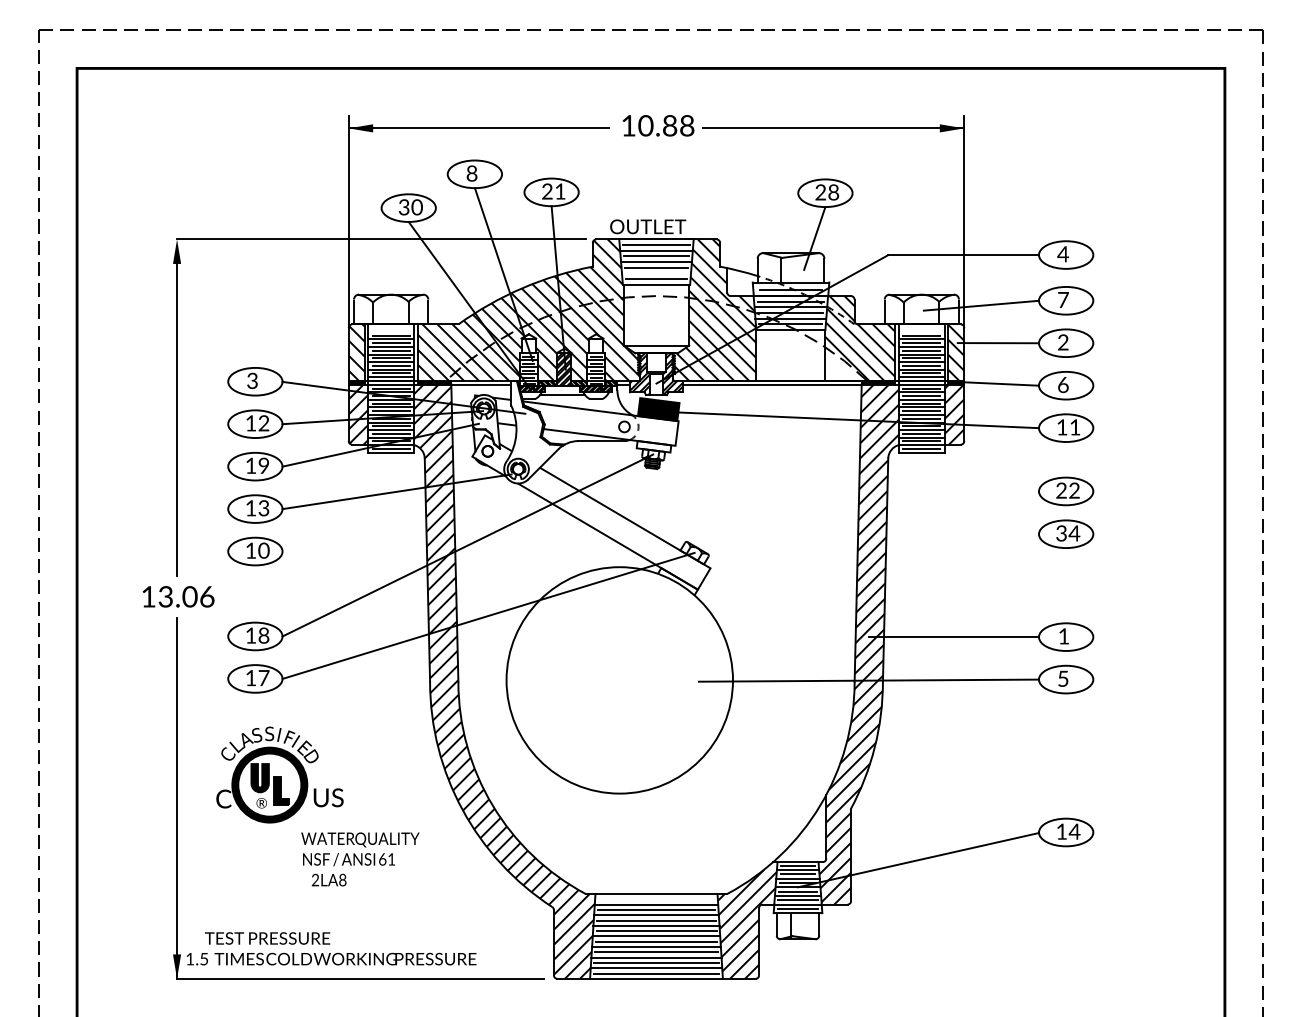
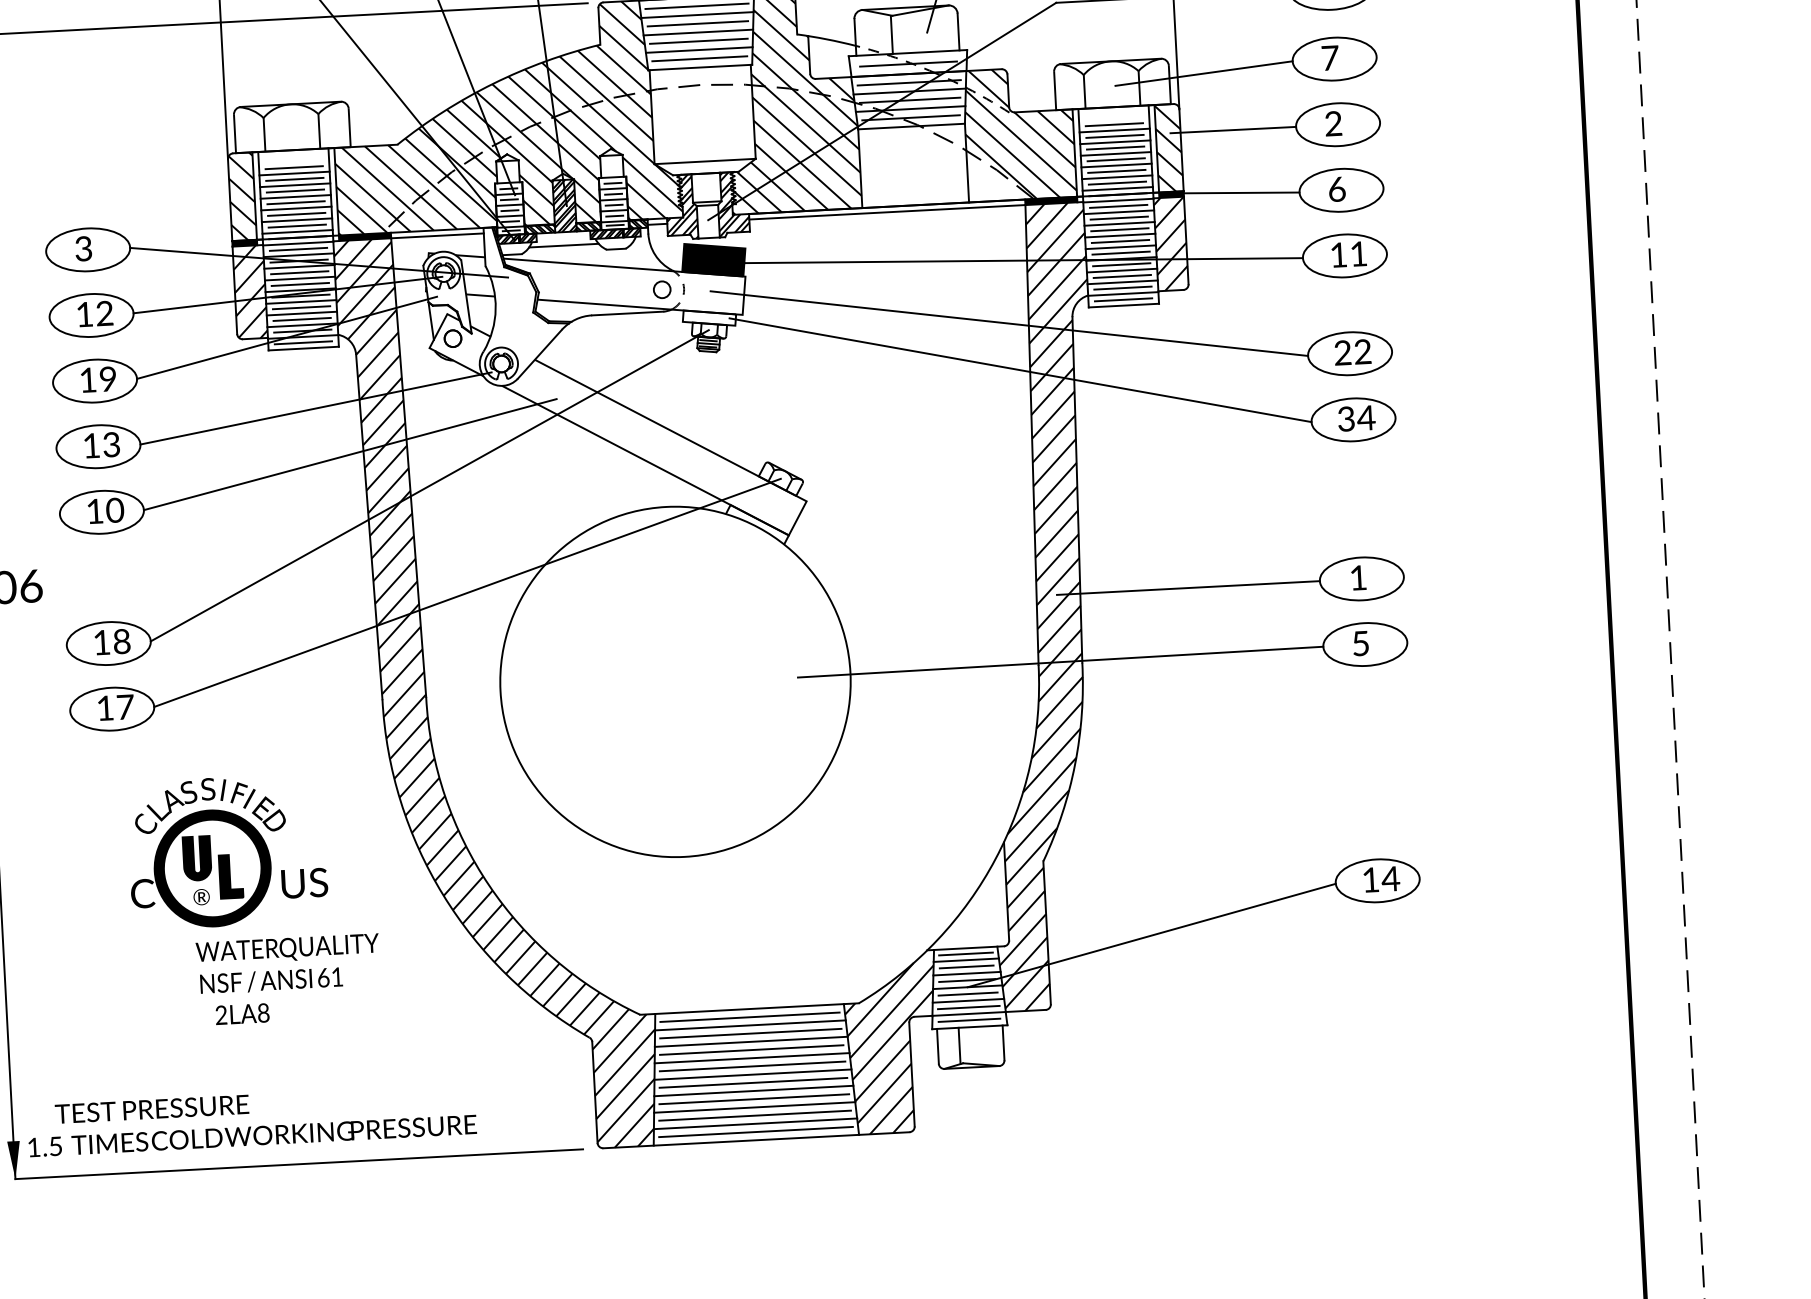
line: (656, 273) -> (699, 50), added
line: (847, 460) -> (1009, 323), added
line: (852, 490) -> (1019, 369), added
line: (417, 522) -> (350, 454), added
part: (279, 774) -> (226, 851), moved
line: (656, 899) -> (749, 1017), added

